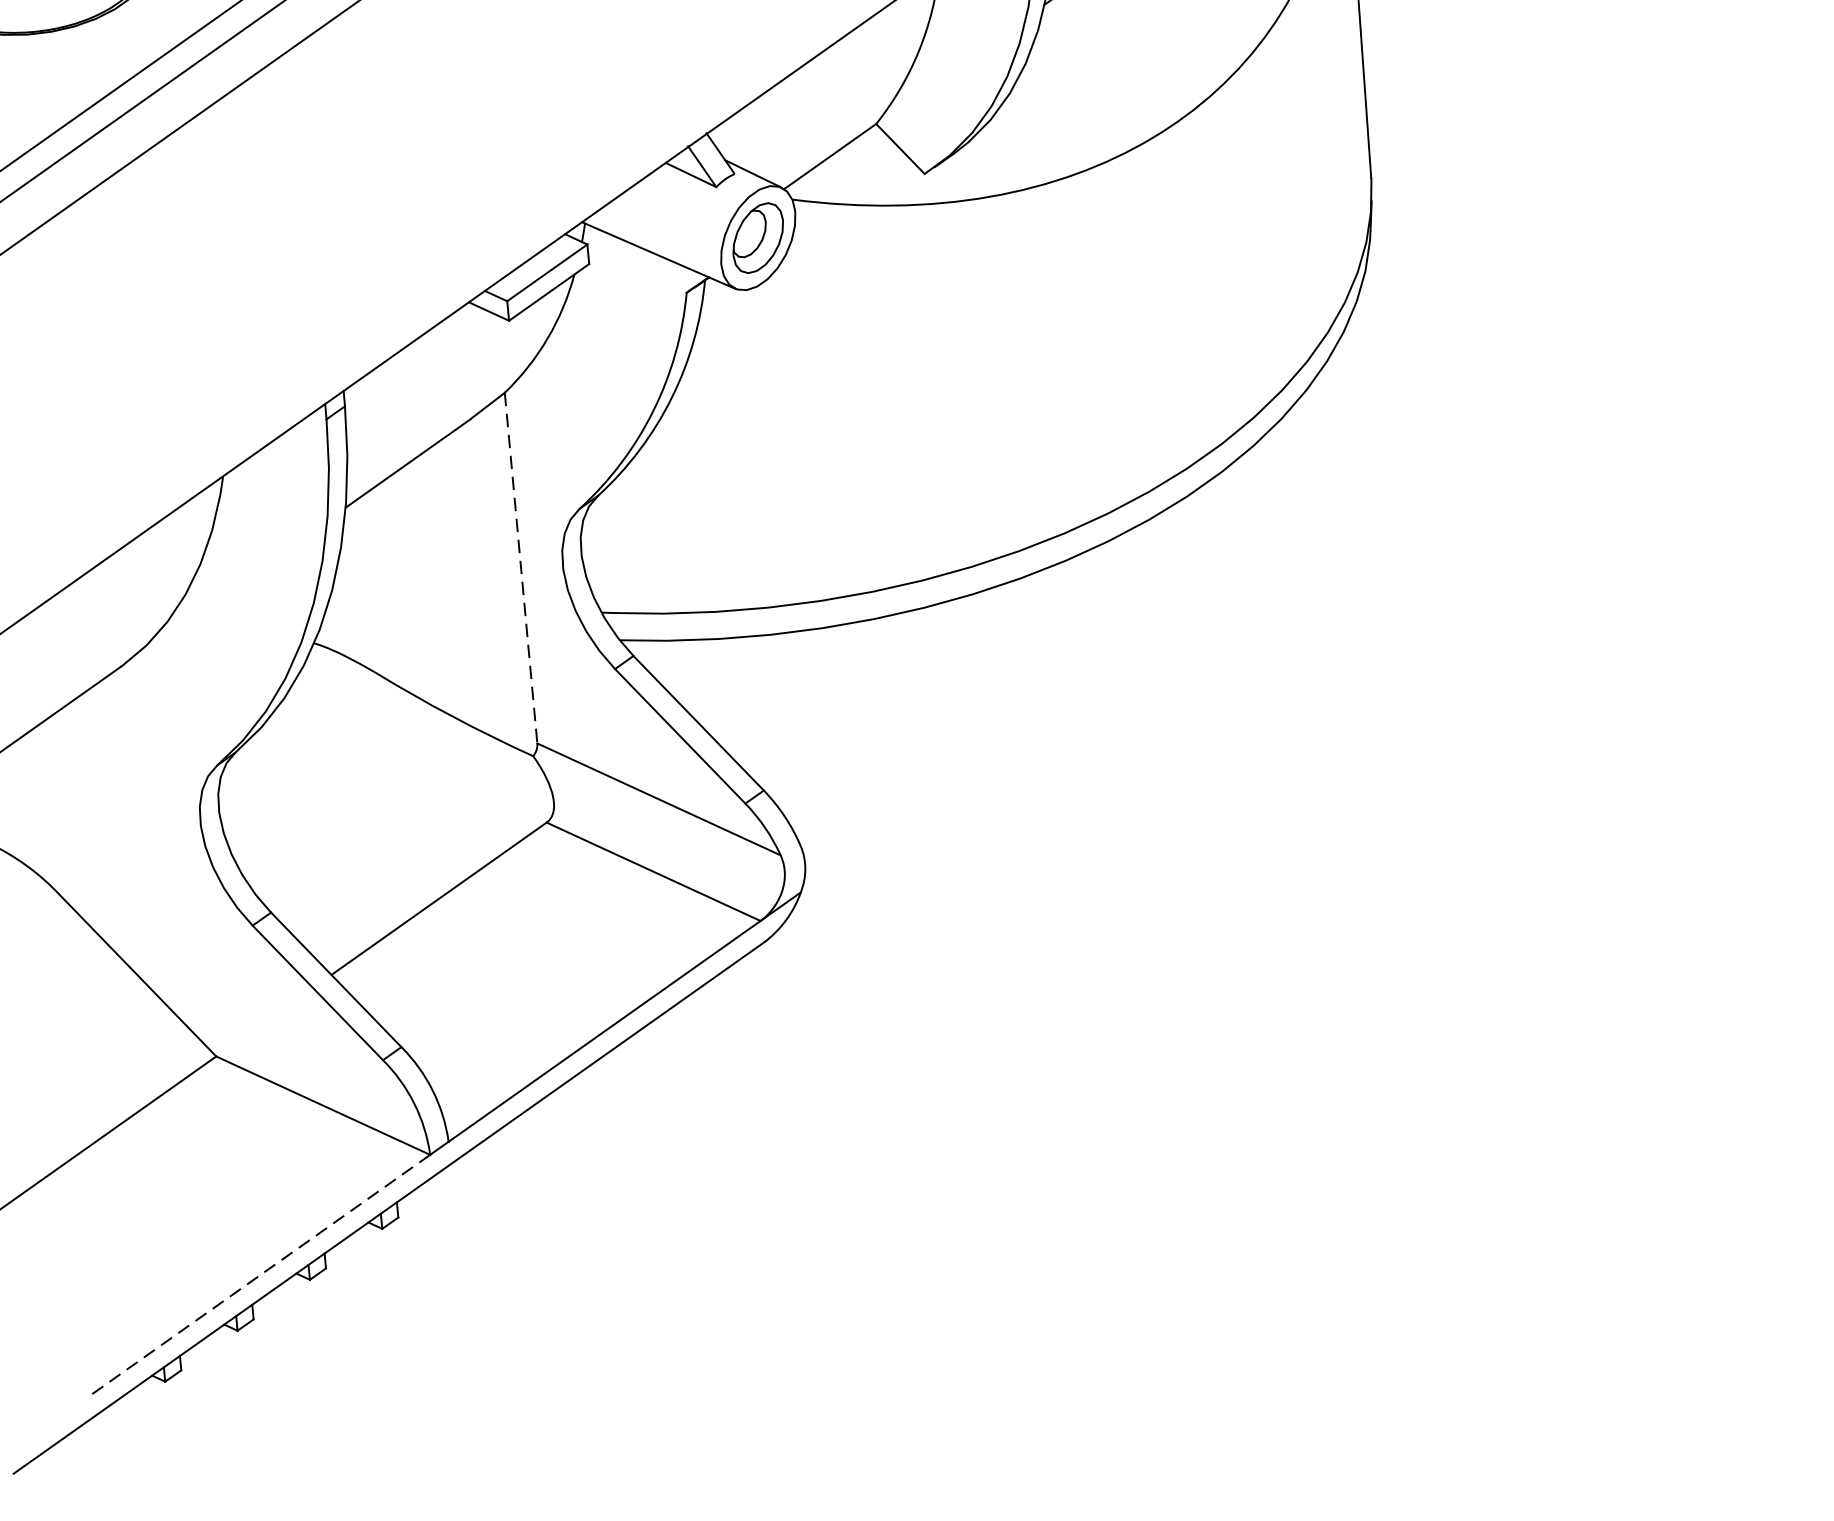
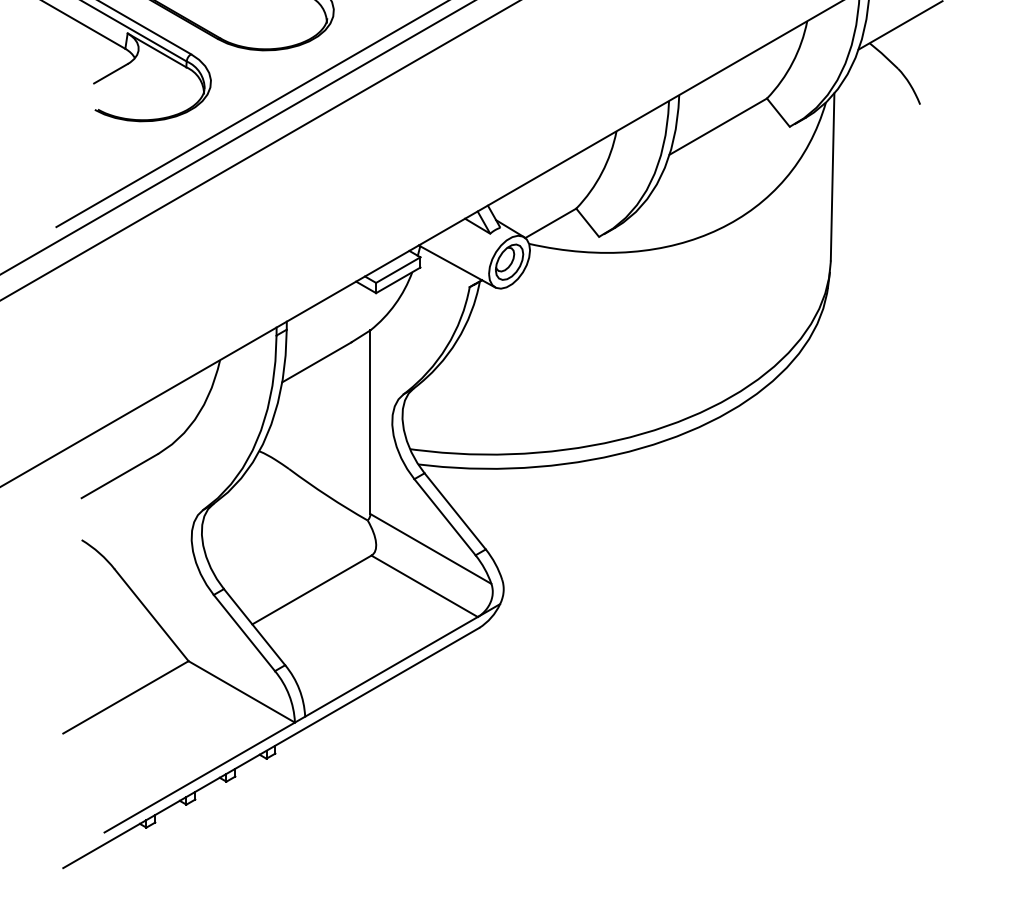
line: (521, 568) -> (370, 422), dashed -> solid
line: (257, 1276) -> (199, 777), dashed -> solid

